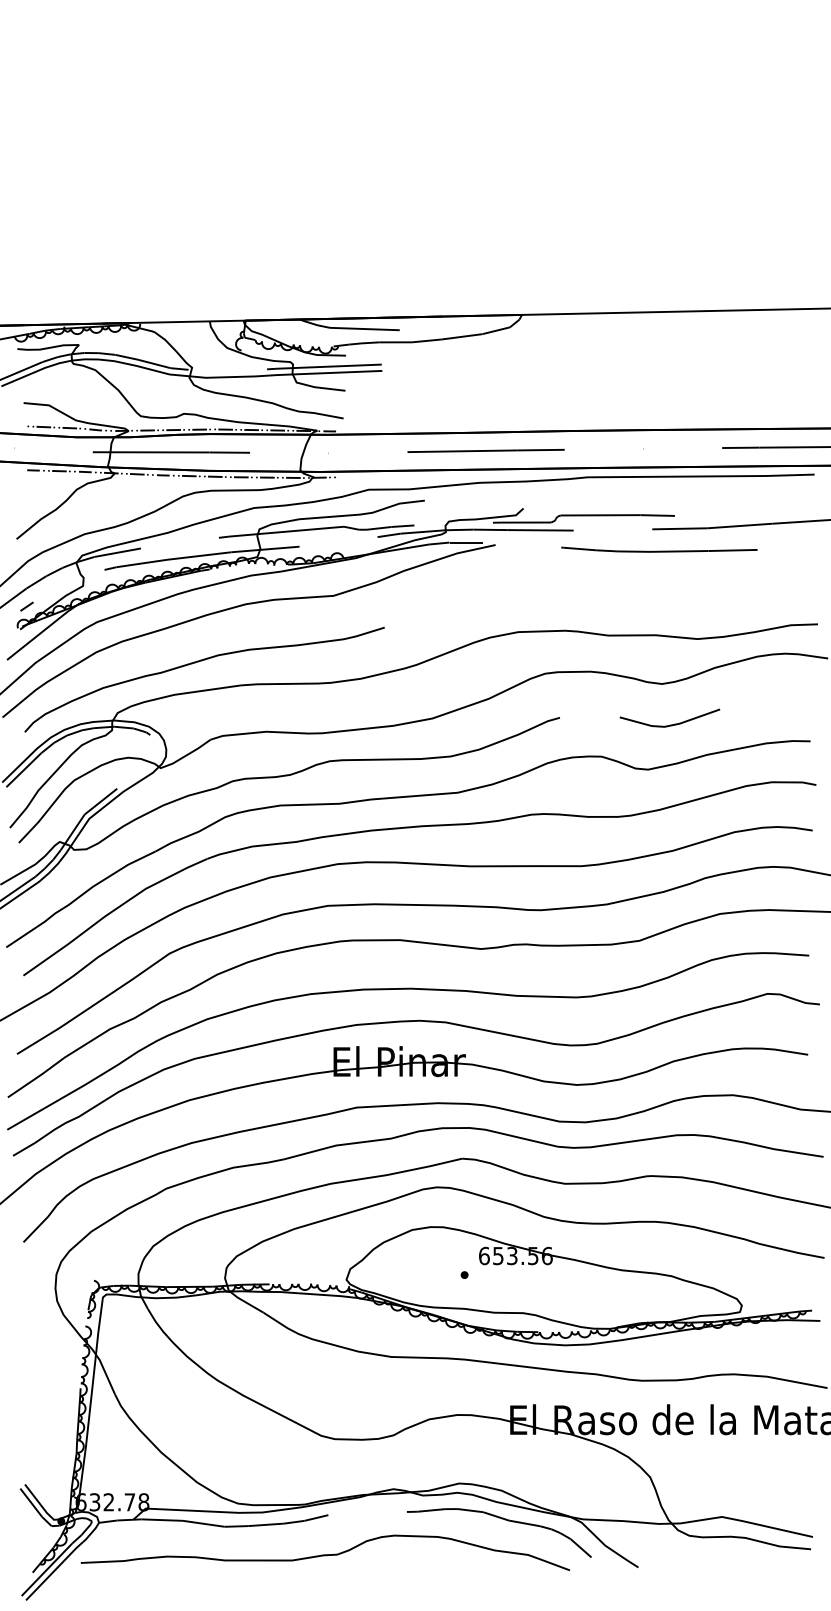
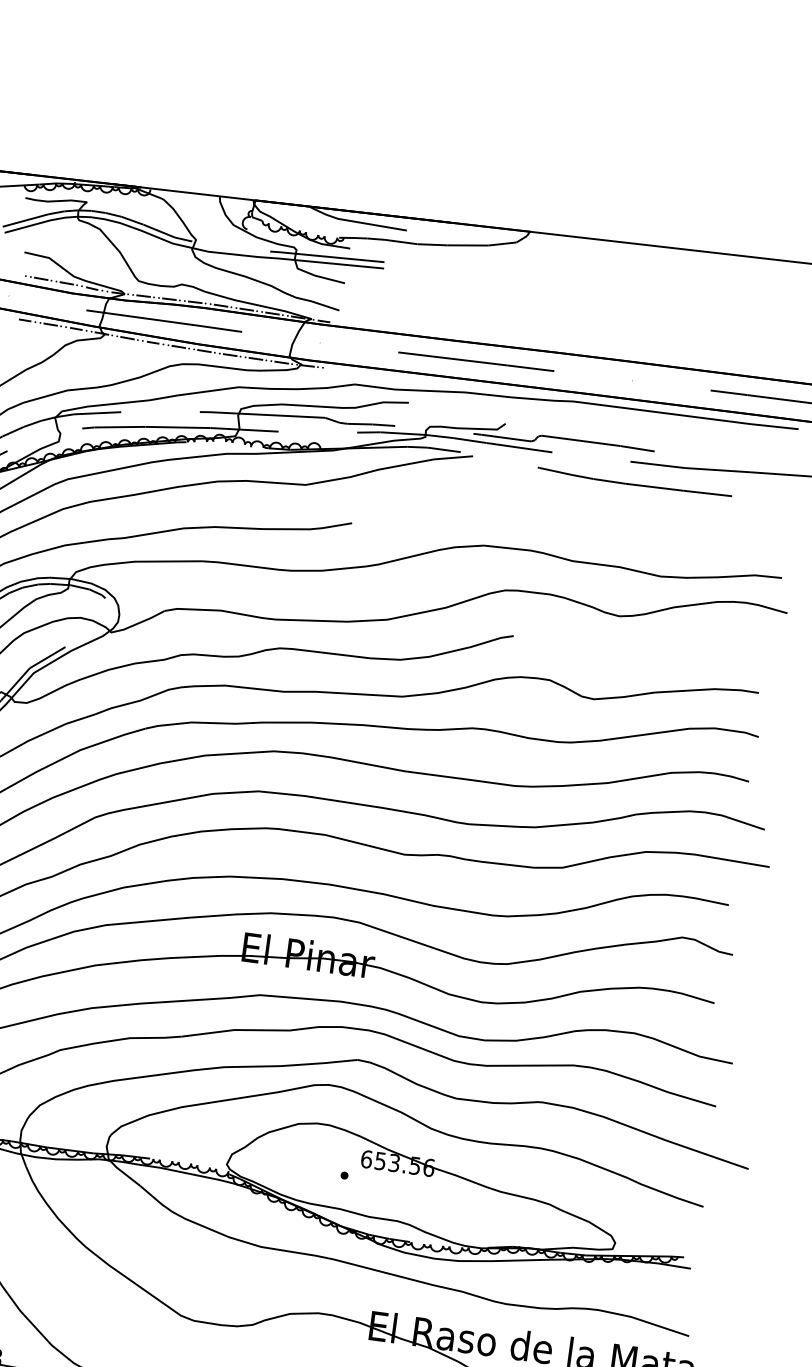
line: (669, 724) -> (621, 657), removed

